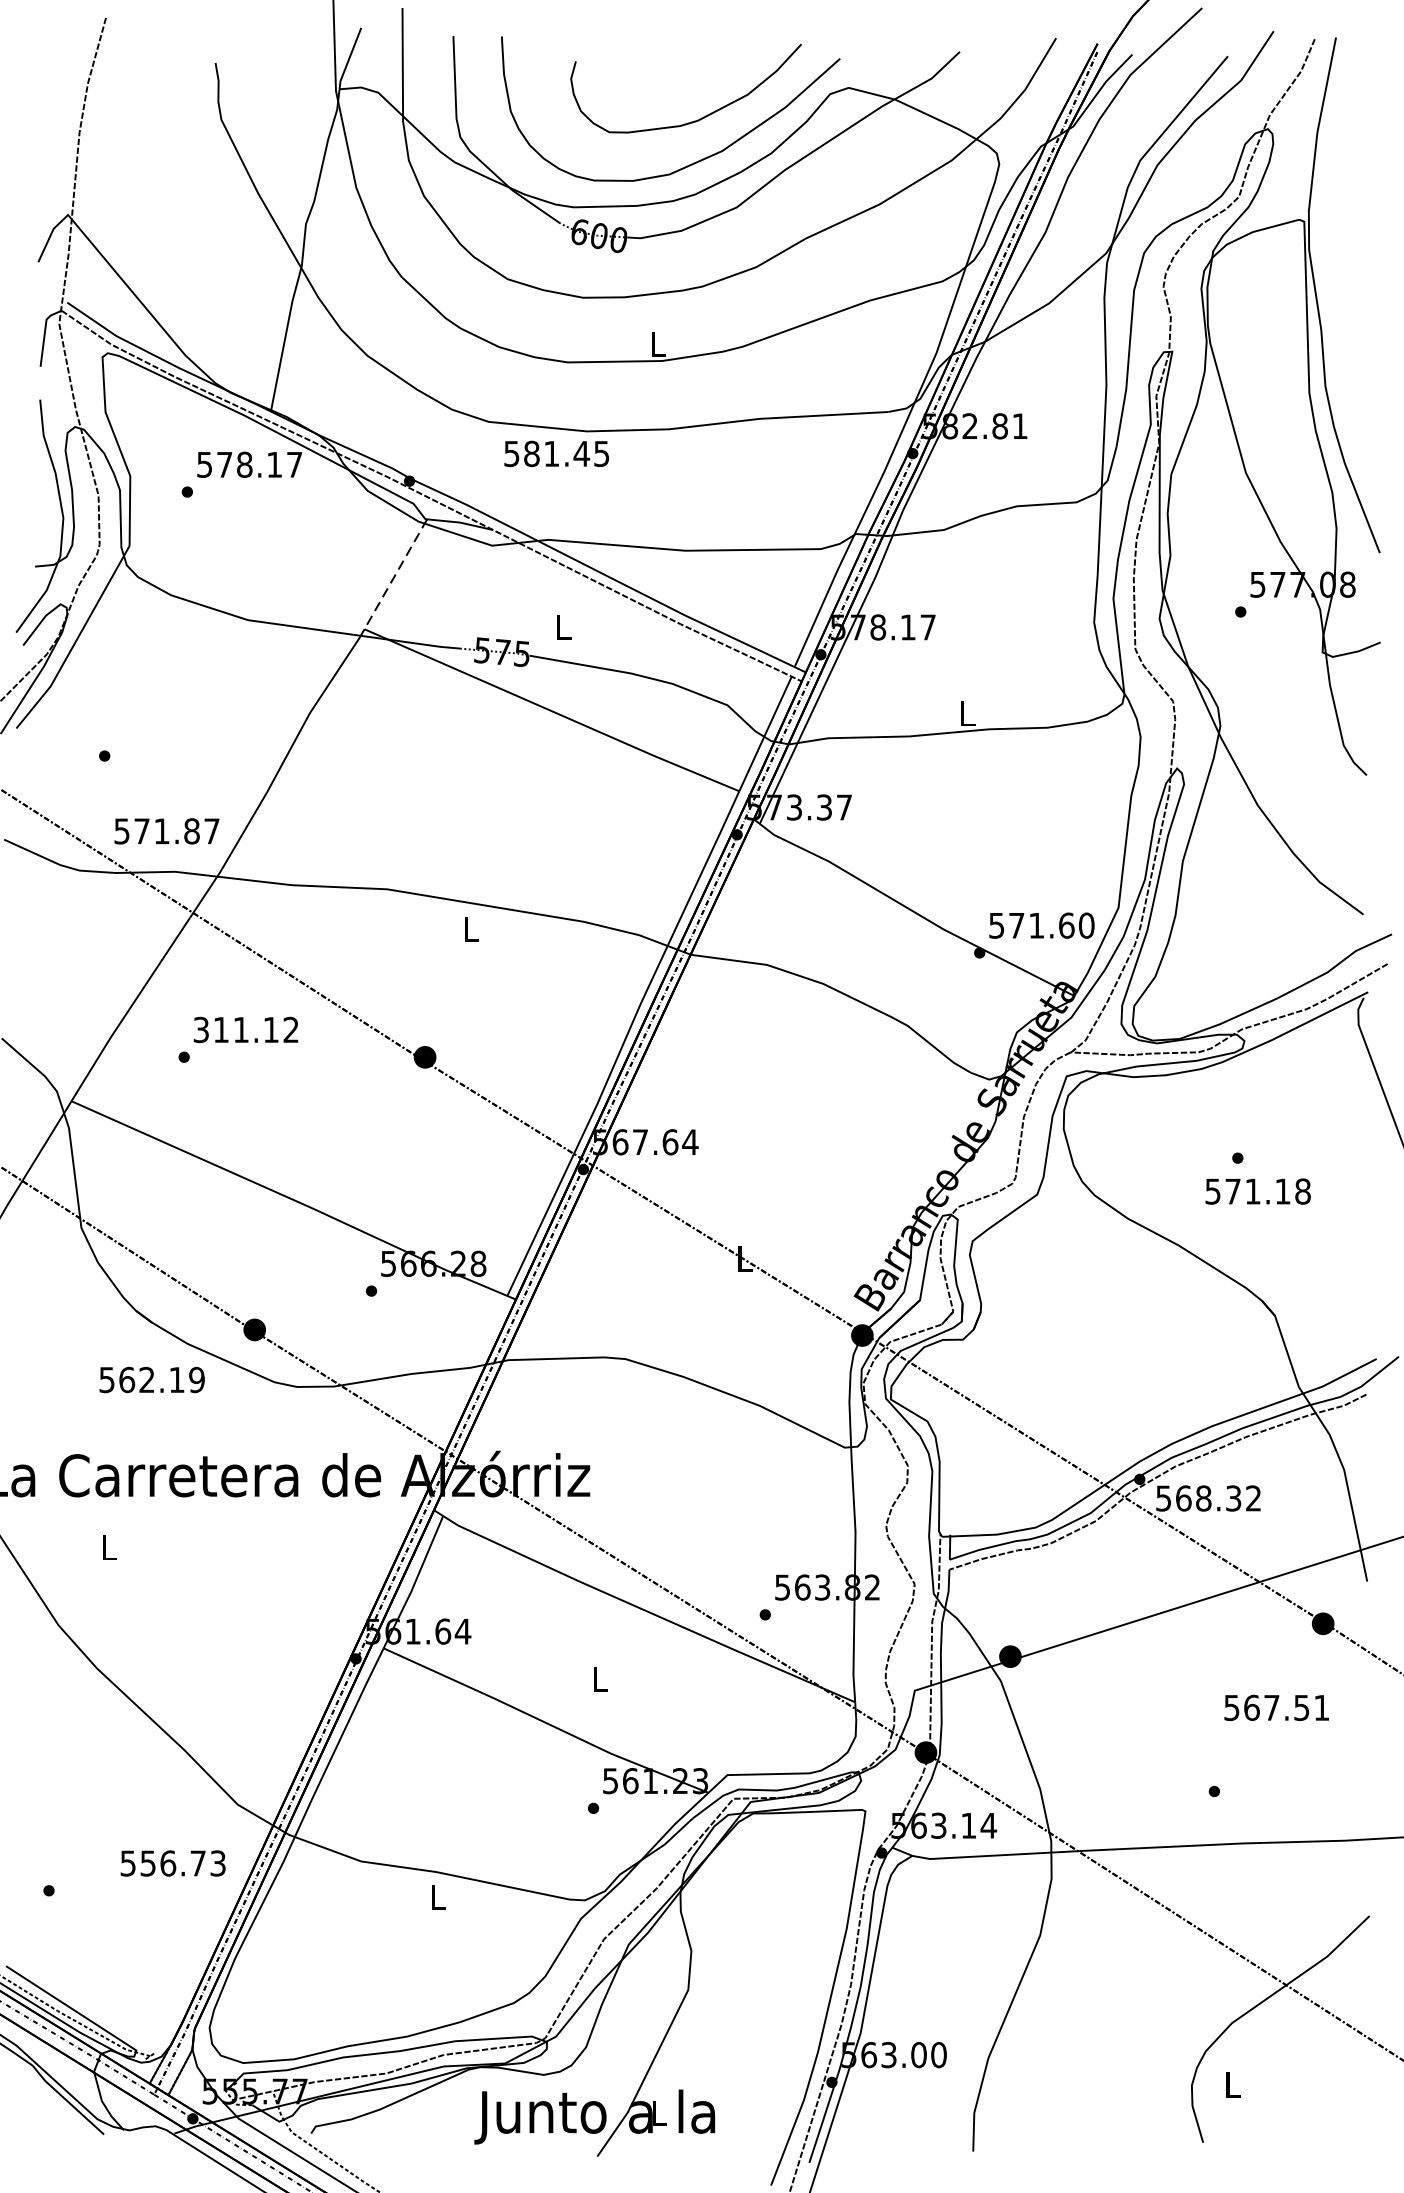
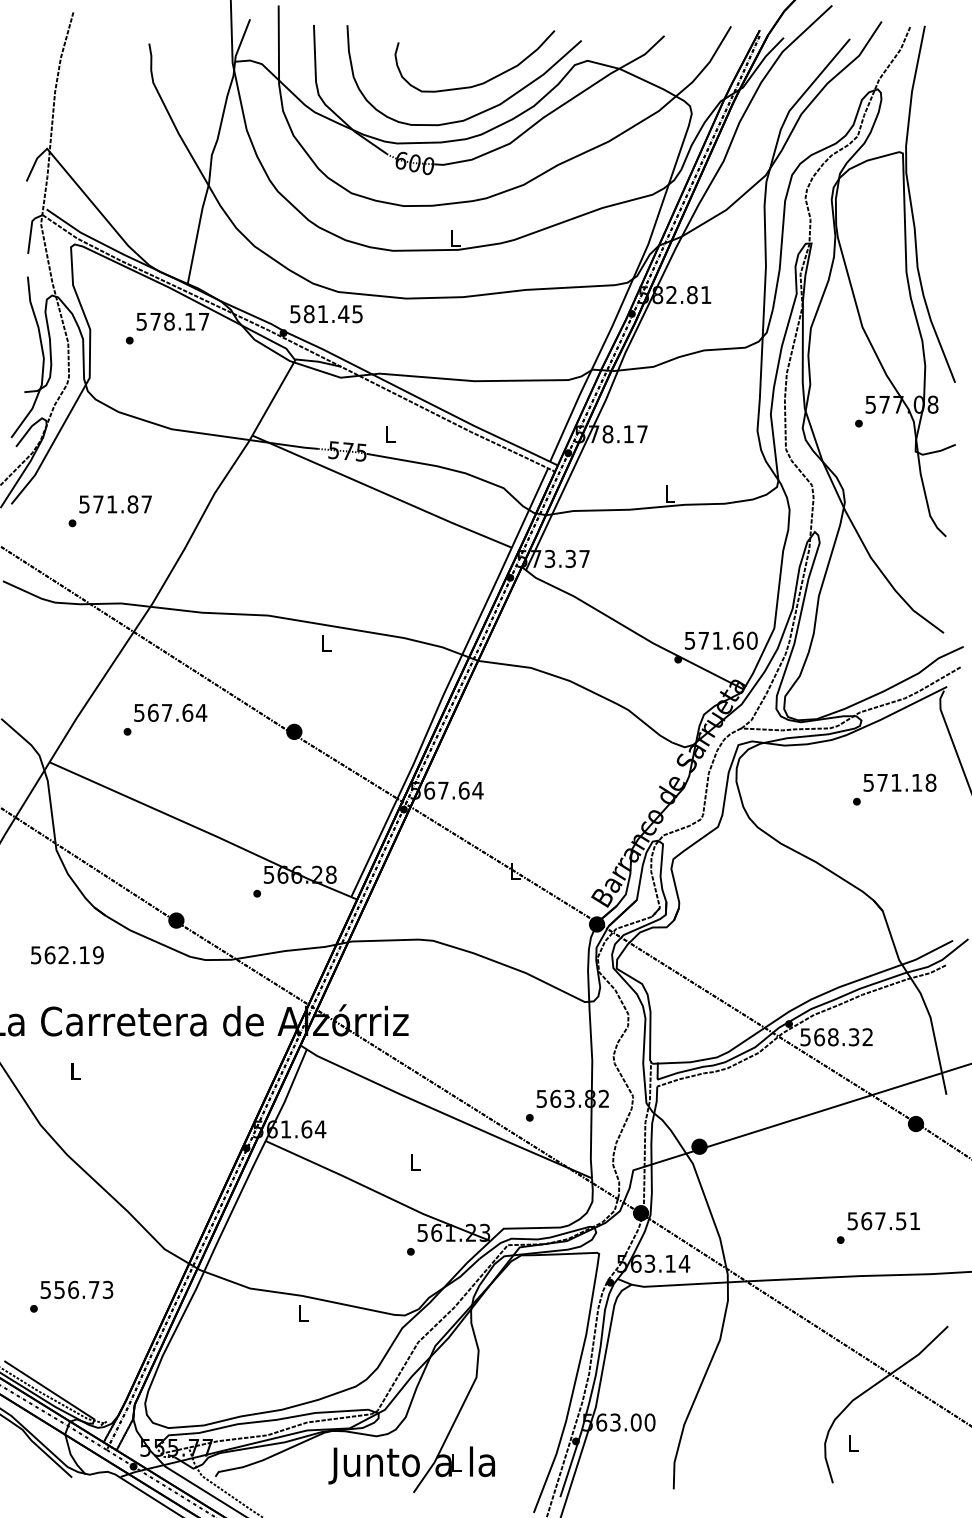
text: (556, 454) -> (326, 314), moved
line: (396, 574) -> (274, 397), dashed -> solid
text: (166, 831) -> (115, 504), moved
text: (246, 1029) -> (170, 712), 311.12 -> 567.64
text: (1257, 1191) -> (899, 782), moved
text: (152, 1380) -> (67, 955), moved
text: (1276, 1708) -> (883, 1221), moved
text: (172, 1862) -> (76, 1289), moved

